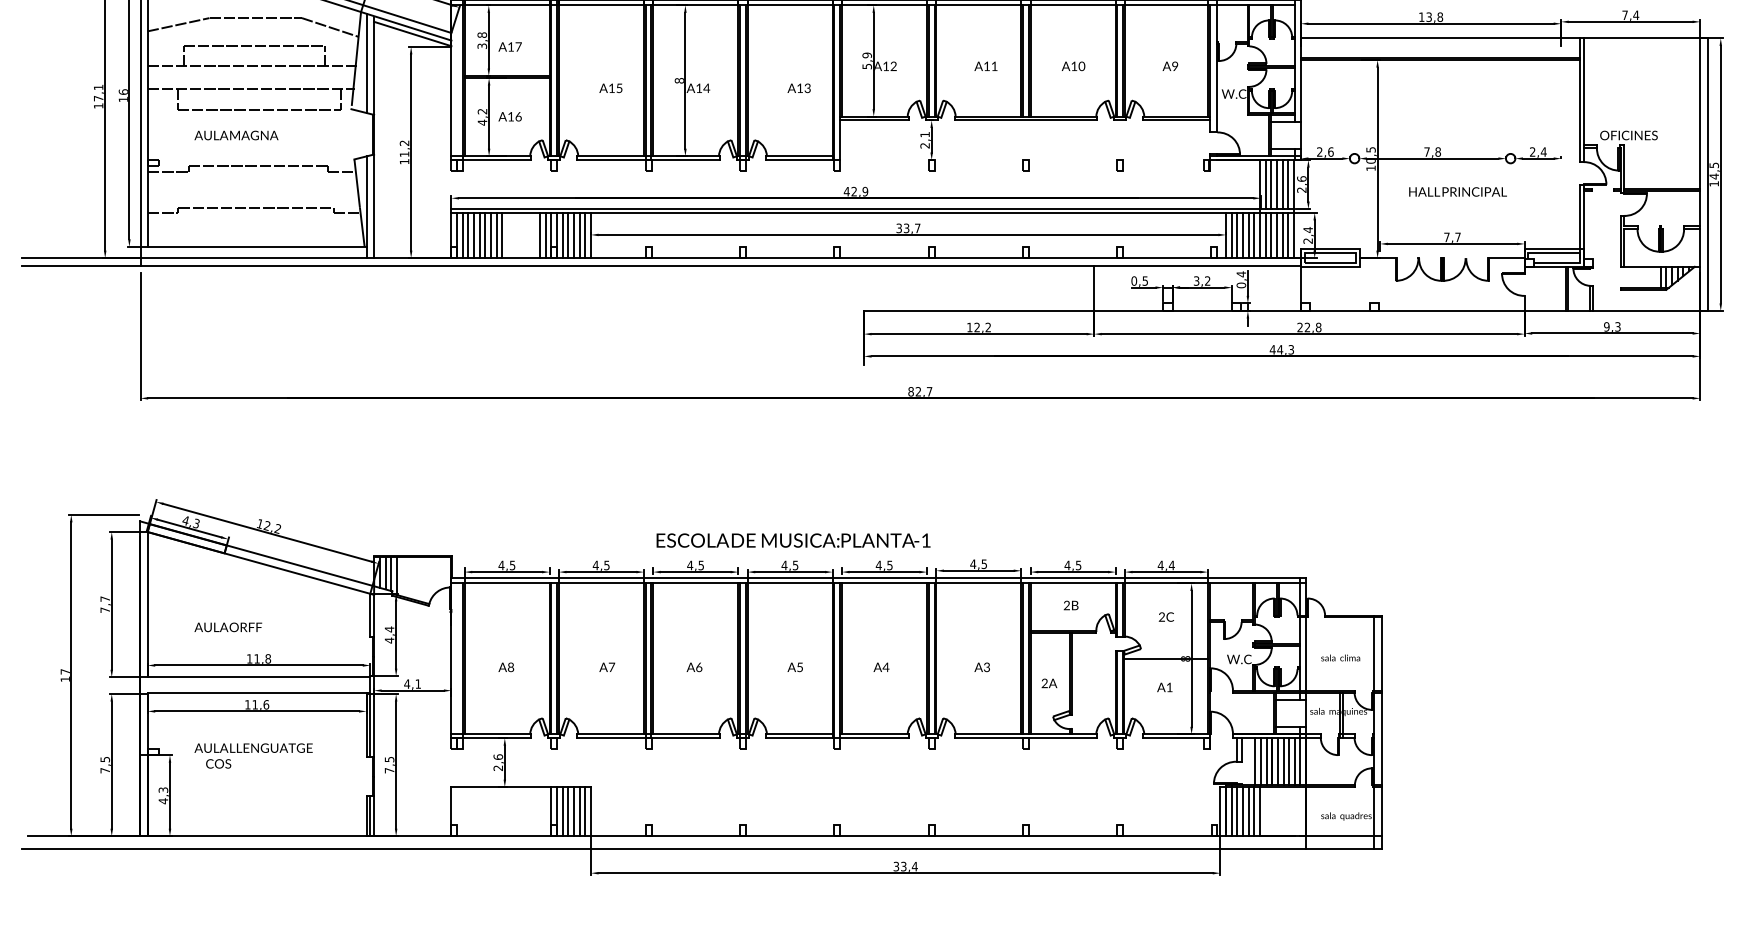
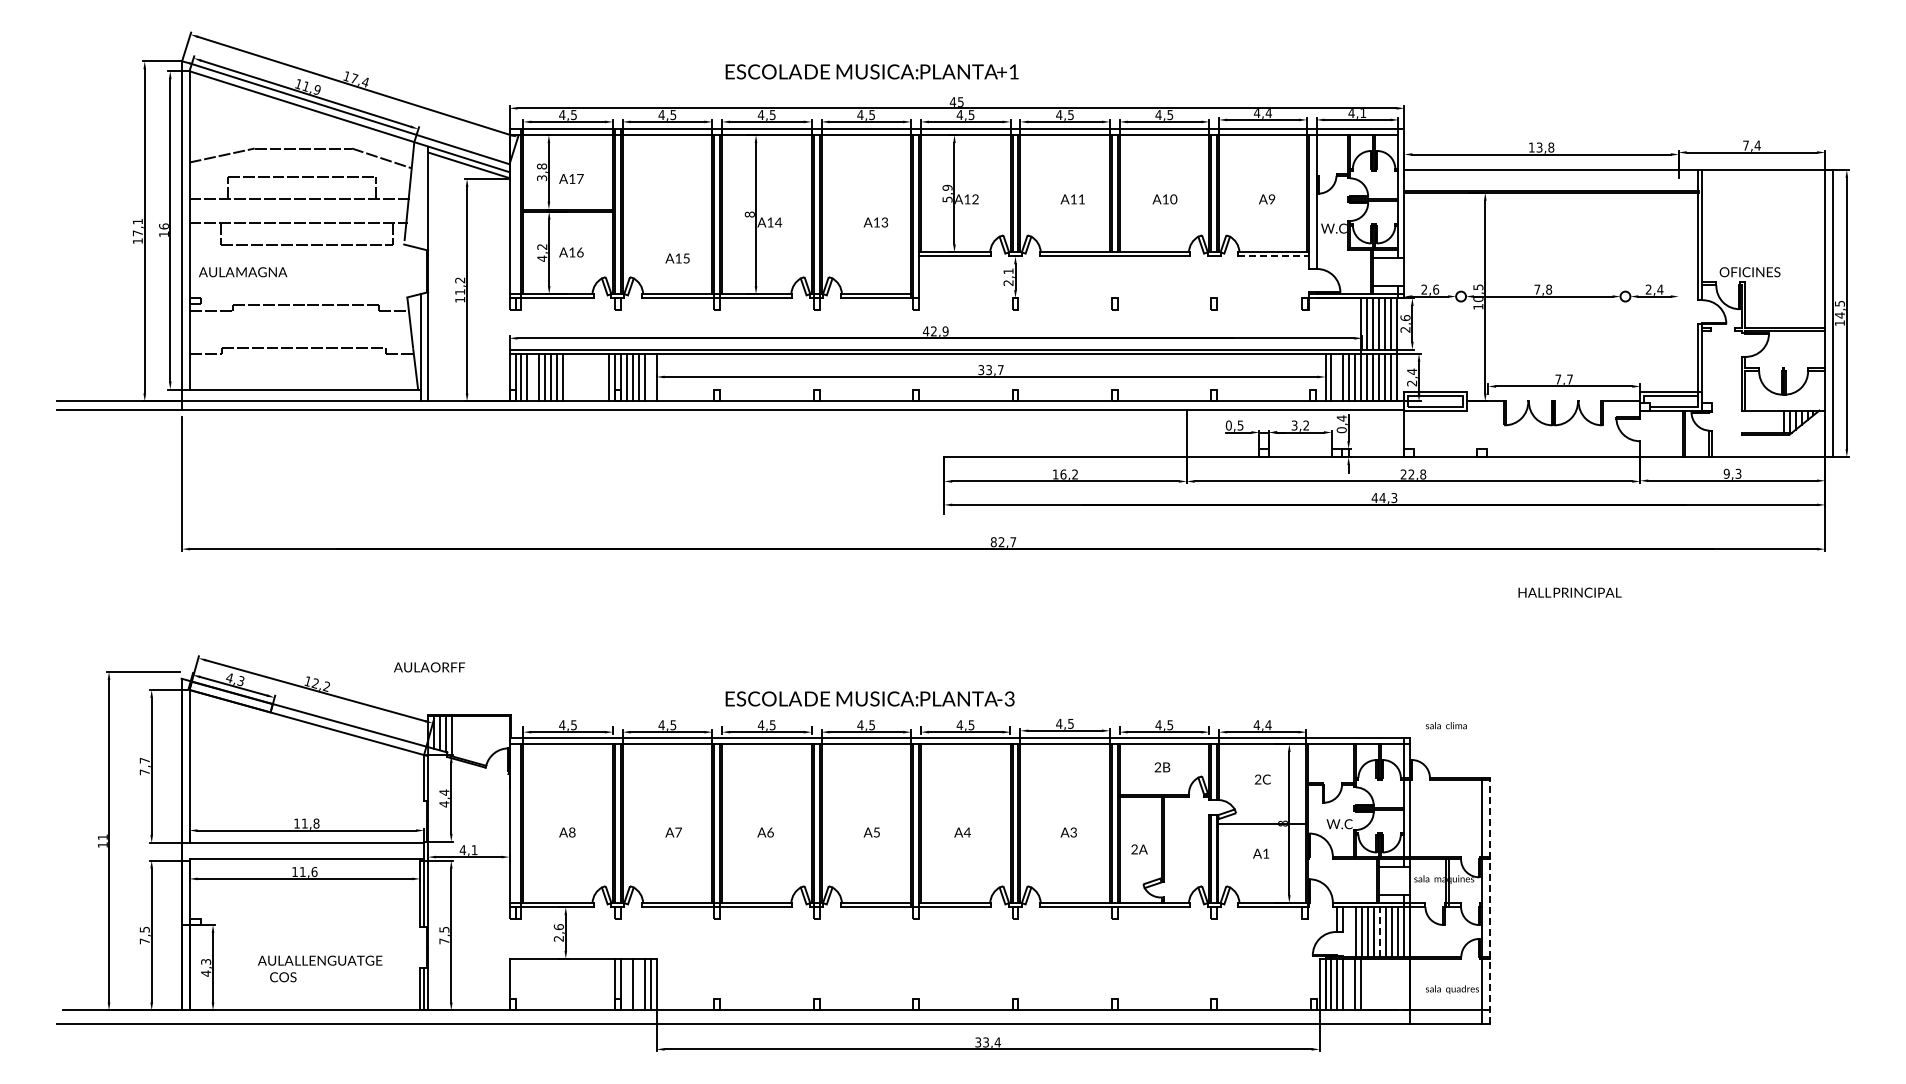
line: (367, 63) -> (421, 196), removed
text: (610, 88) -> (677, 258), moved
line: (1177, 120) -> (1274, 256), solid -> dashed
text: (236, 135) -> (243, 272), moved
text: (1457, 191) -> (1569, 592), moved
line: (474, 235) -> (533, 377), removed
line: (539, 235) -> (602, 377), removed
line: (585, 235) -> (650, 377), removed
line: (1237, 235) -> (1337, 377), removed
text: (977, 327) -> (1063, 474), 12,2 -> 16,2
text: (925, 540) -> (1009, 698), -1 -> -3
text: (228, 627) -> (429, 667), moved
text: (1340, 657) -> (1446, 725), moved
text: (65, 672) -> (102, 837), 17 -> 11
line: (1381, 731) -> (1489, 900), solid -> dashed
text: (253, 755) -> (320, 968), moved
line: (1278, 761) -> (1380, 931), solid -> dashed
line: (562, 811) -> (626, 984), removed
line: (573, 811) -> (638, 984), removed
line: (1248, 811) -> (1349, 984), removed

